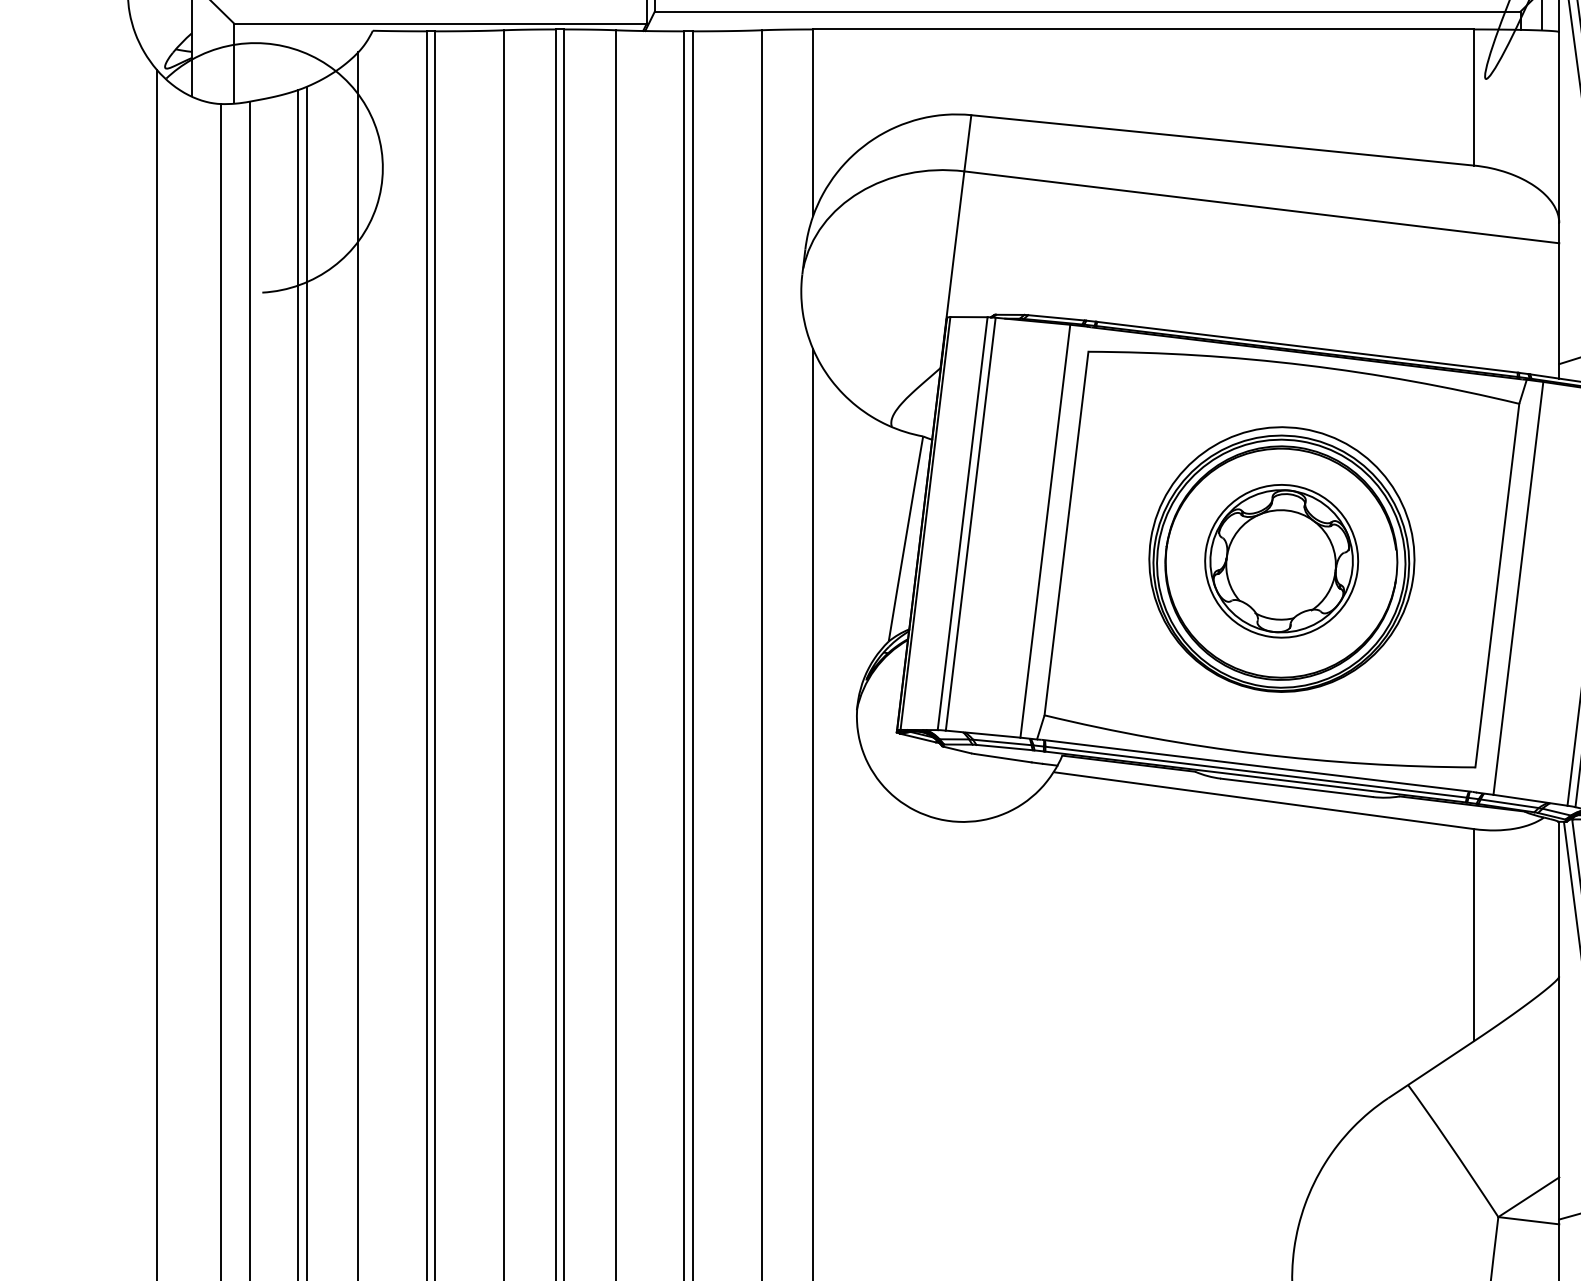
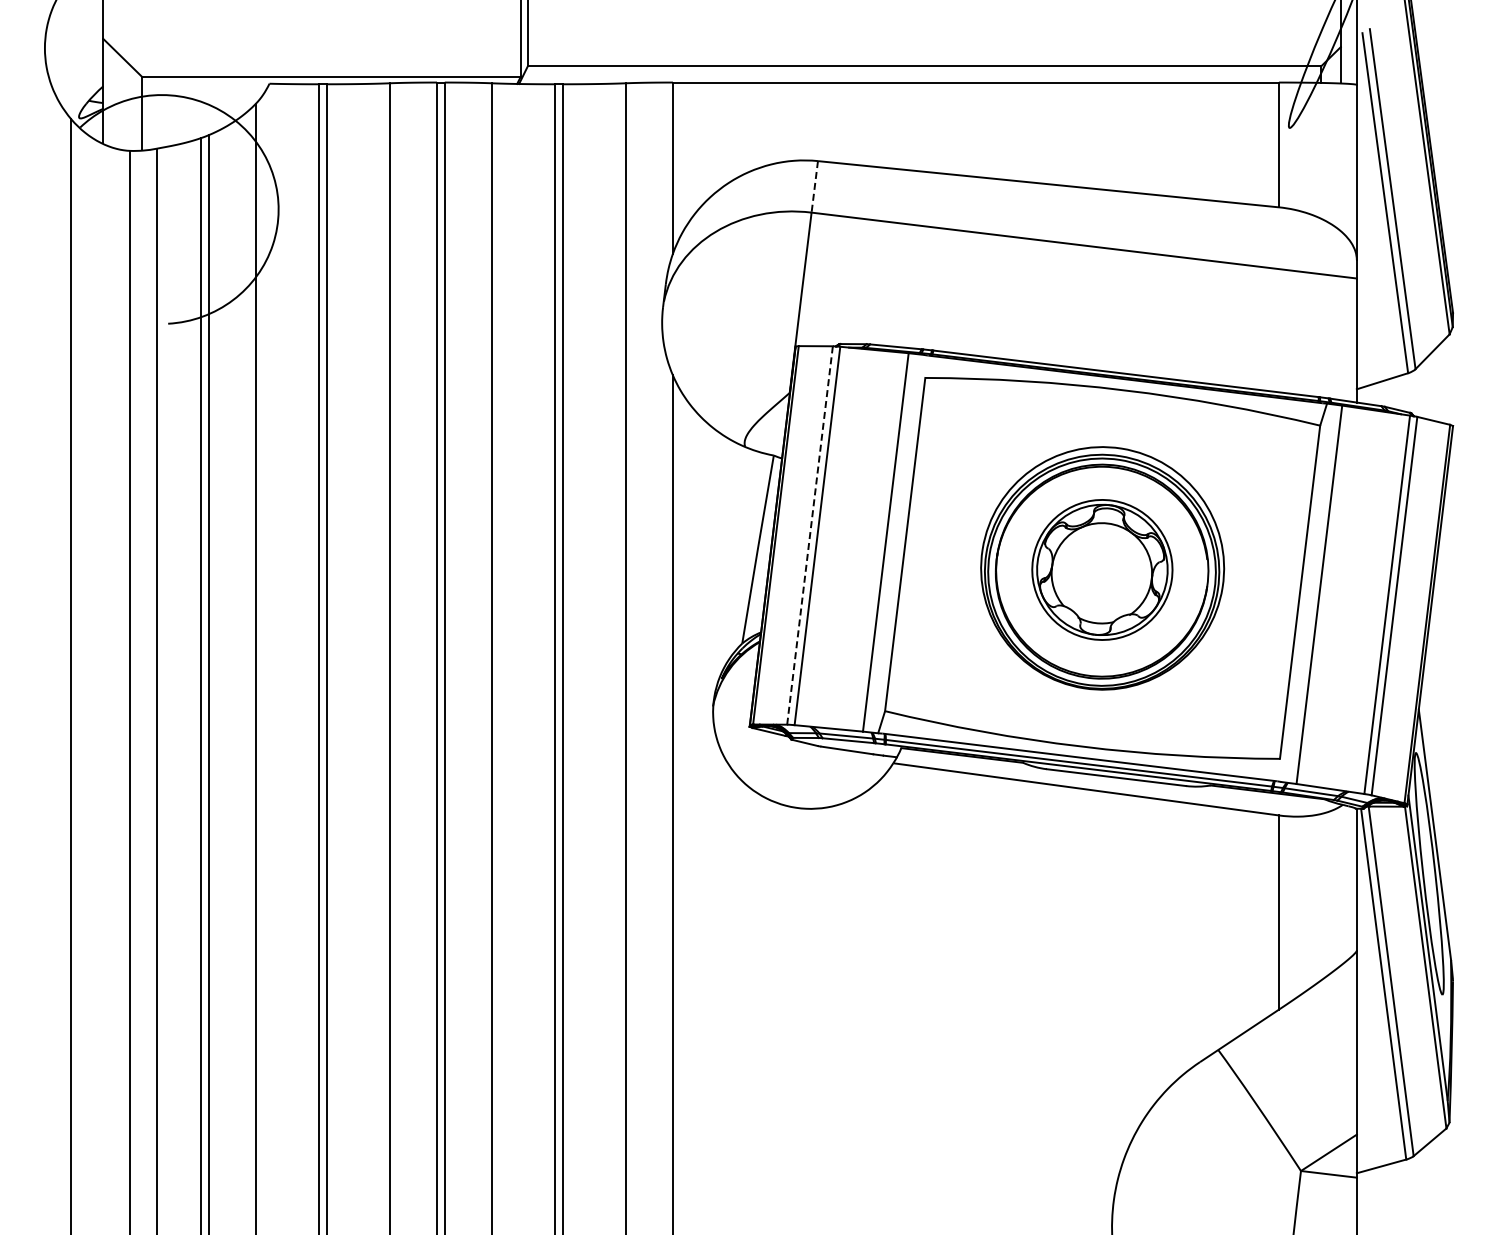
line: (967, 142) -> (814, 186), solid -> dashed
line: (963, 523) -> (810, 535), solid -> dashed

